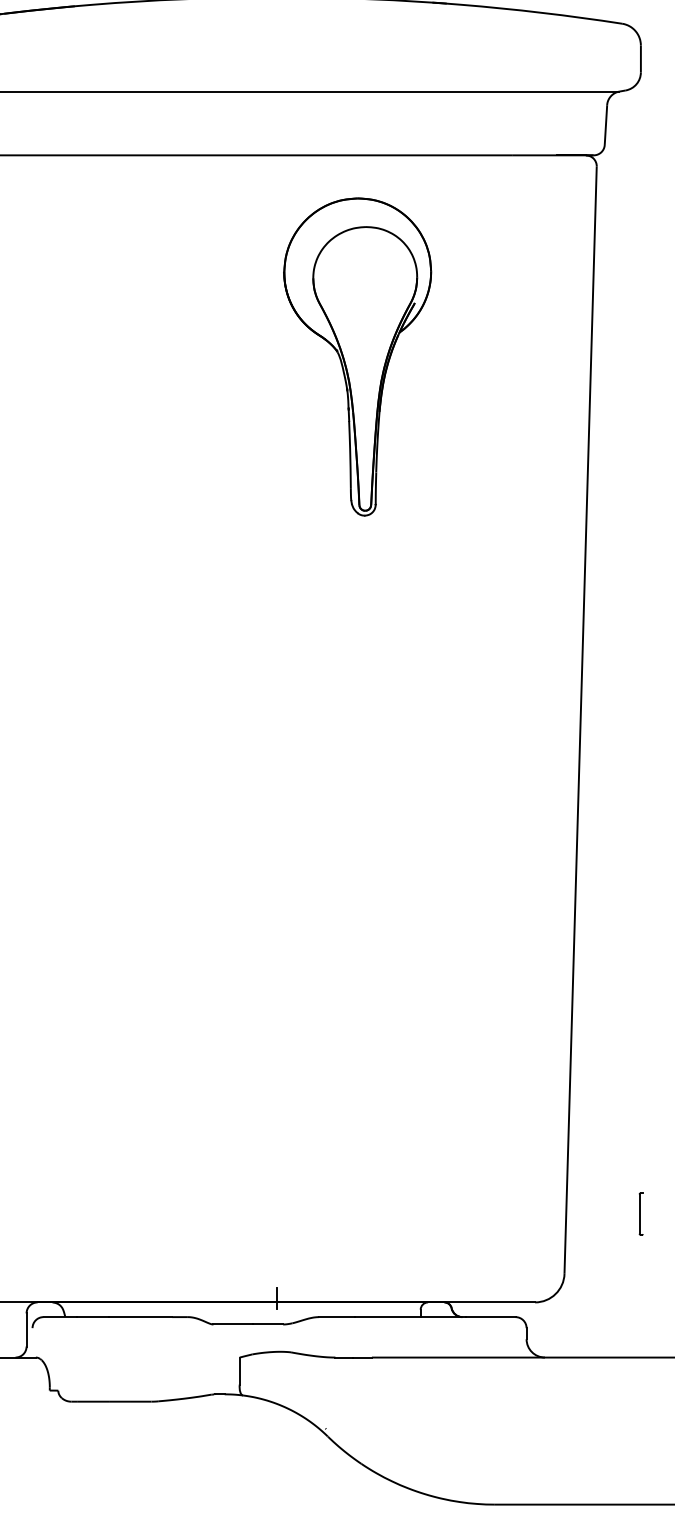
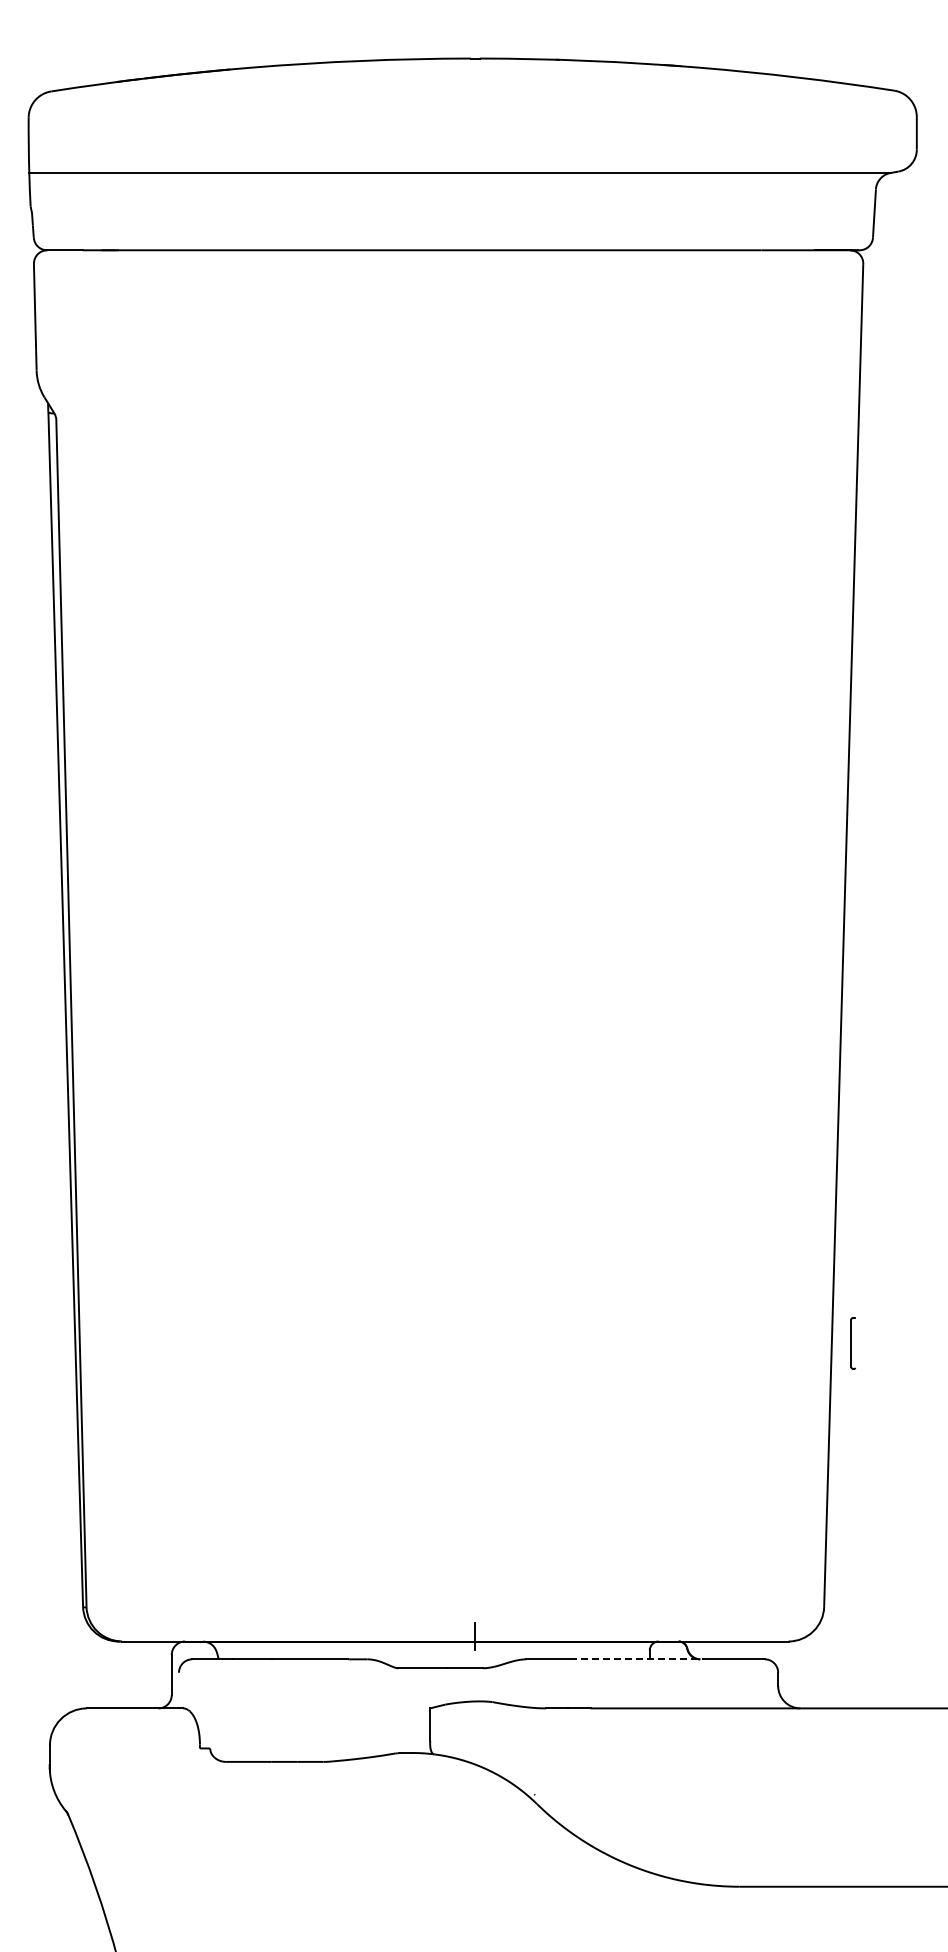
part: (357, 356) -> (573, 494), removed
part: (640, 1214) -> (852, 1343), moved
line: (410, 1317) -> (637, 1659), solid -> dashed

